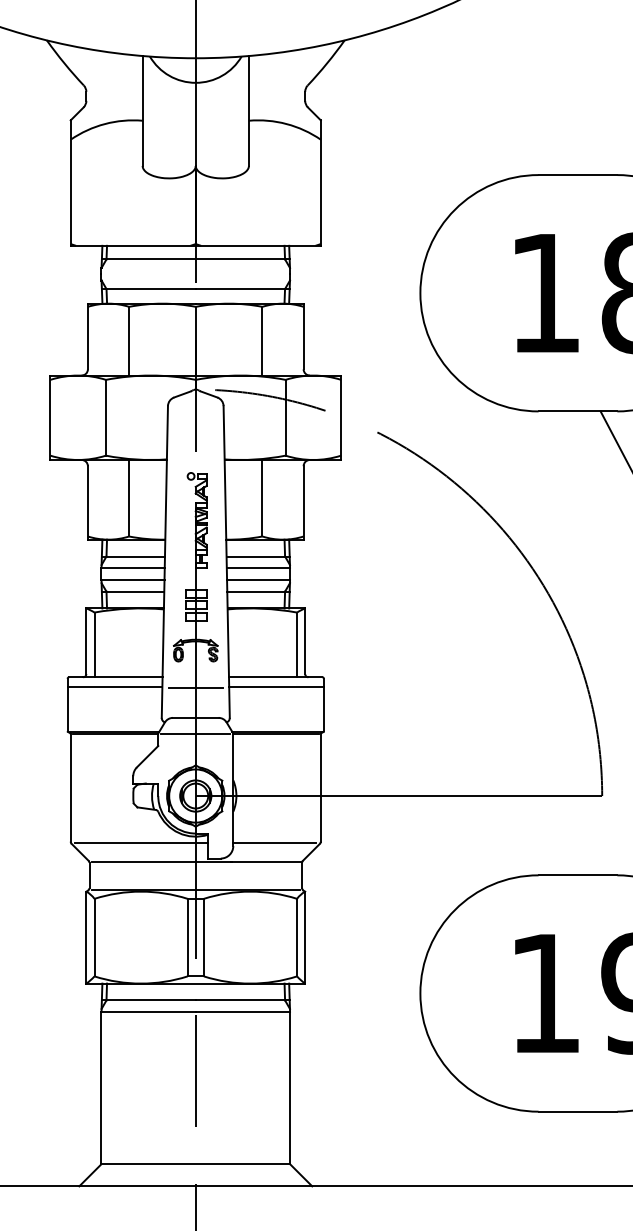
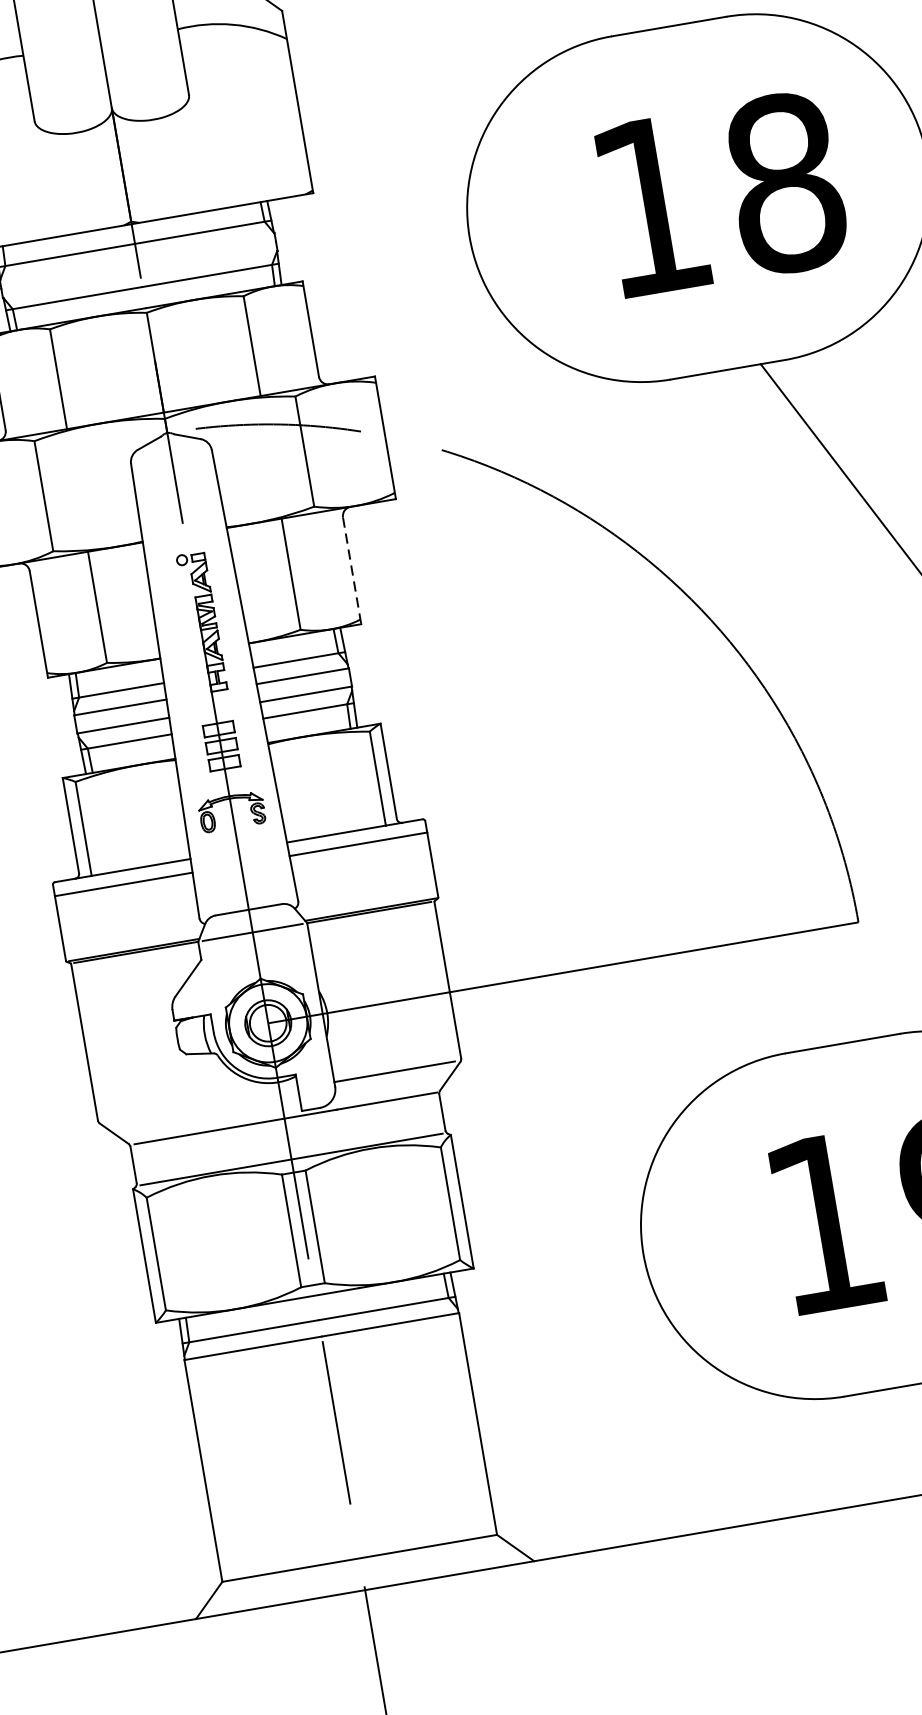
line: (303, 502) -> (351, 570), solid -> dashed
line: (195, 688) -> (241, 867), removed
line: (141, 842) -> (200, 1104), removed

